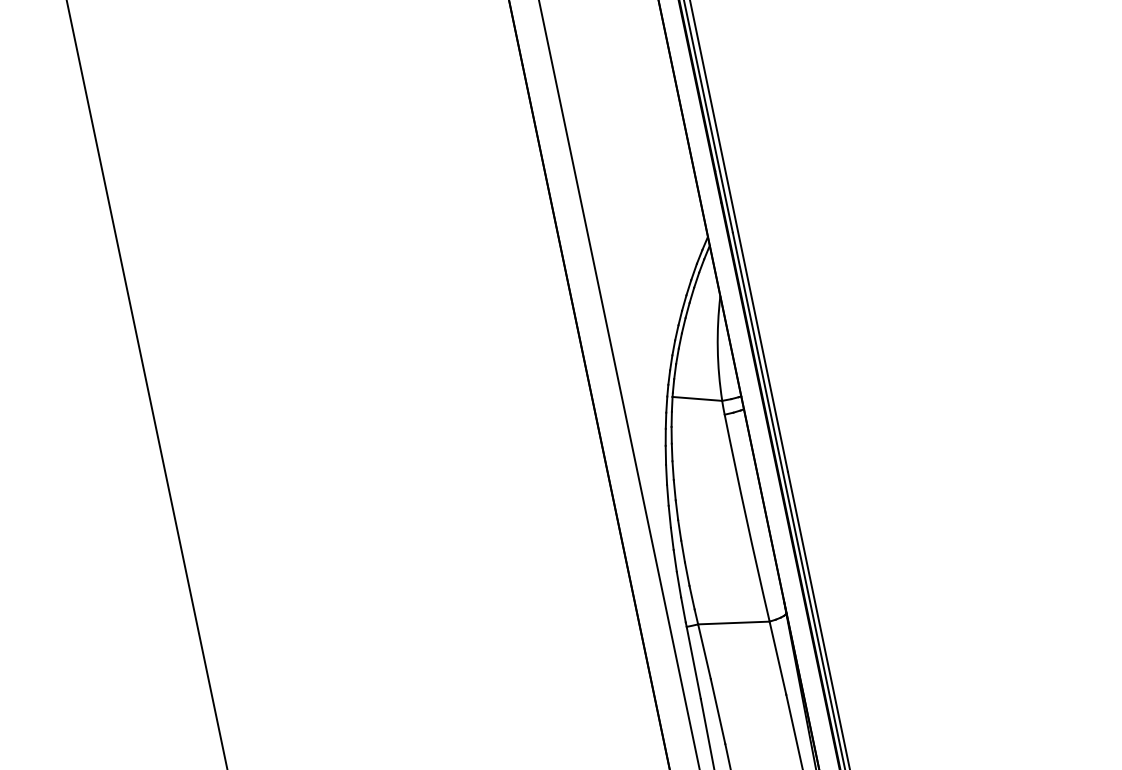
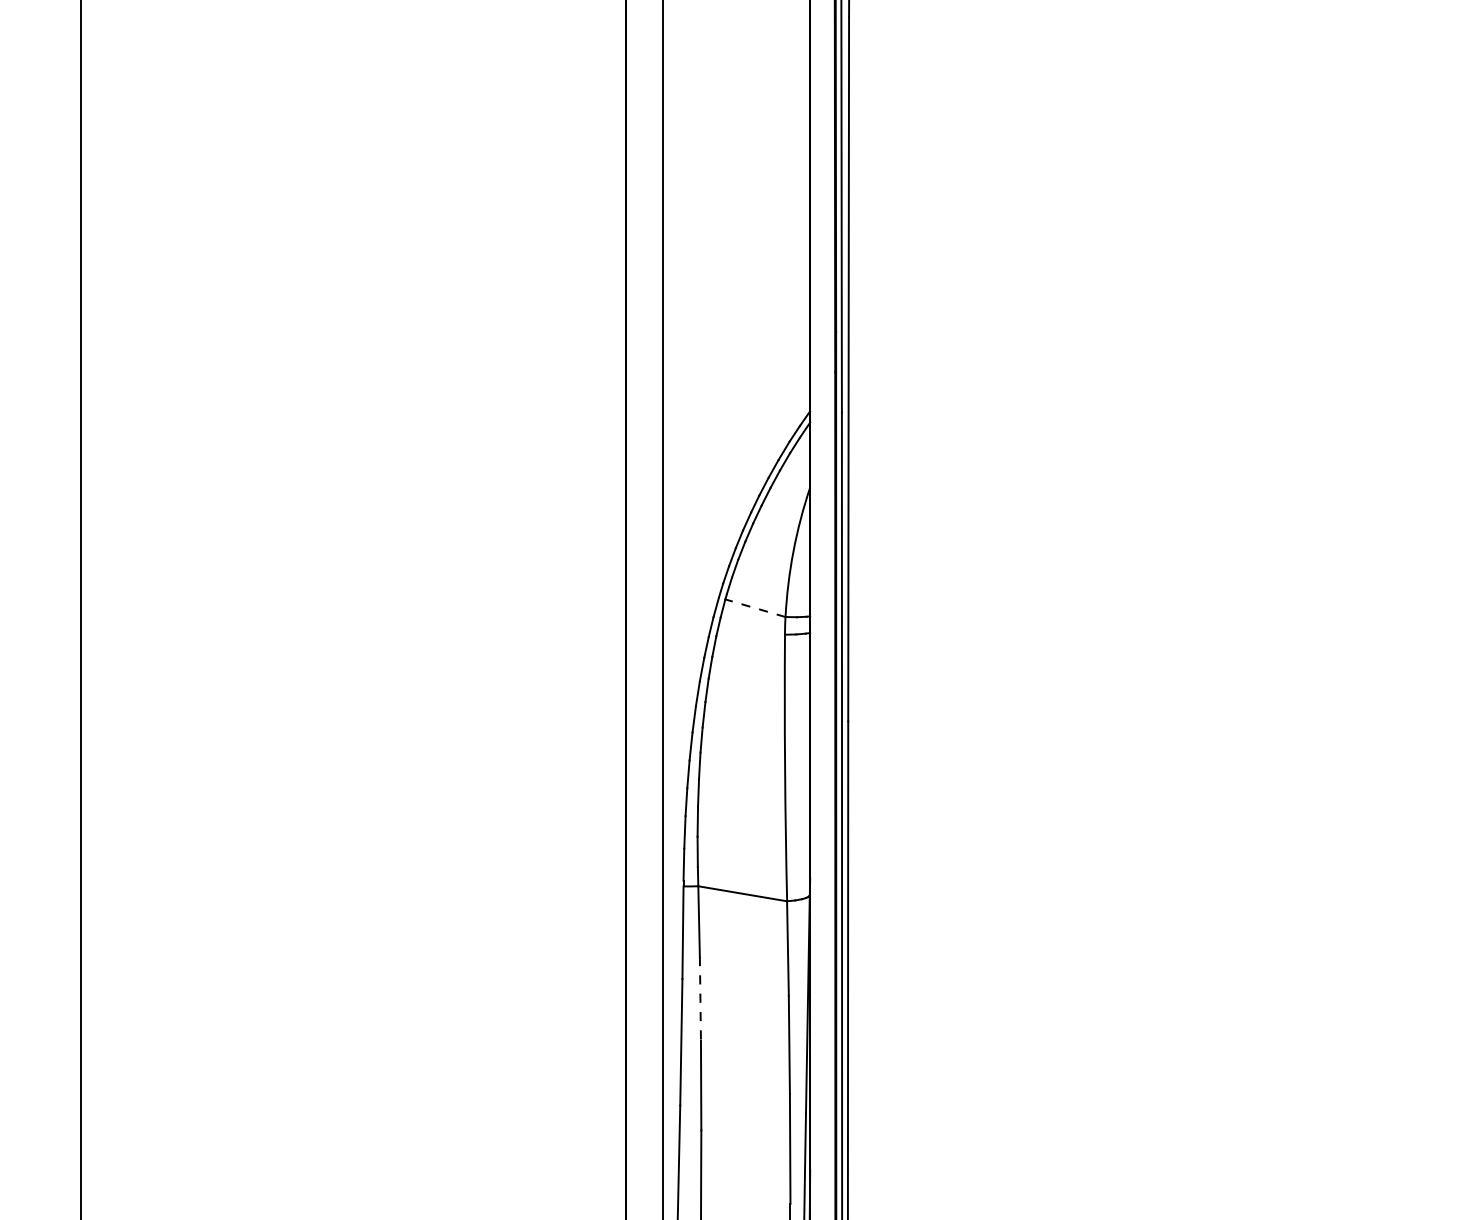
line: (696, 399) -> (754, 608), solid -> dashed
line: (718, 711) -> (700, 998), solid -> dashed

